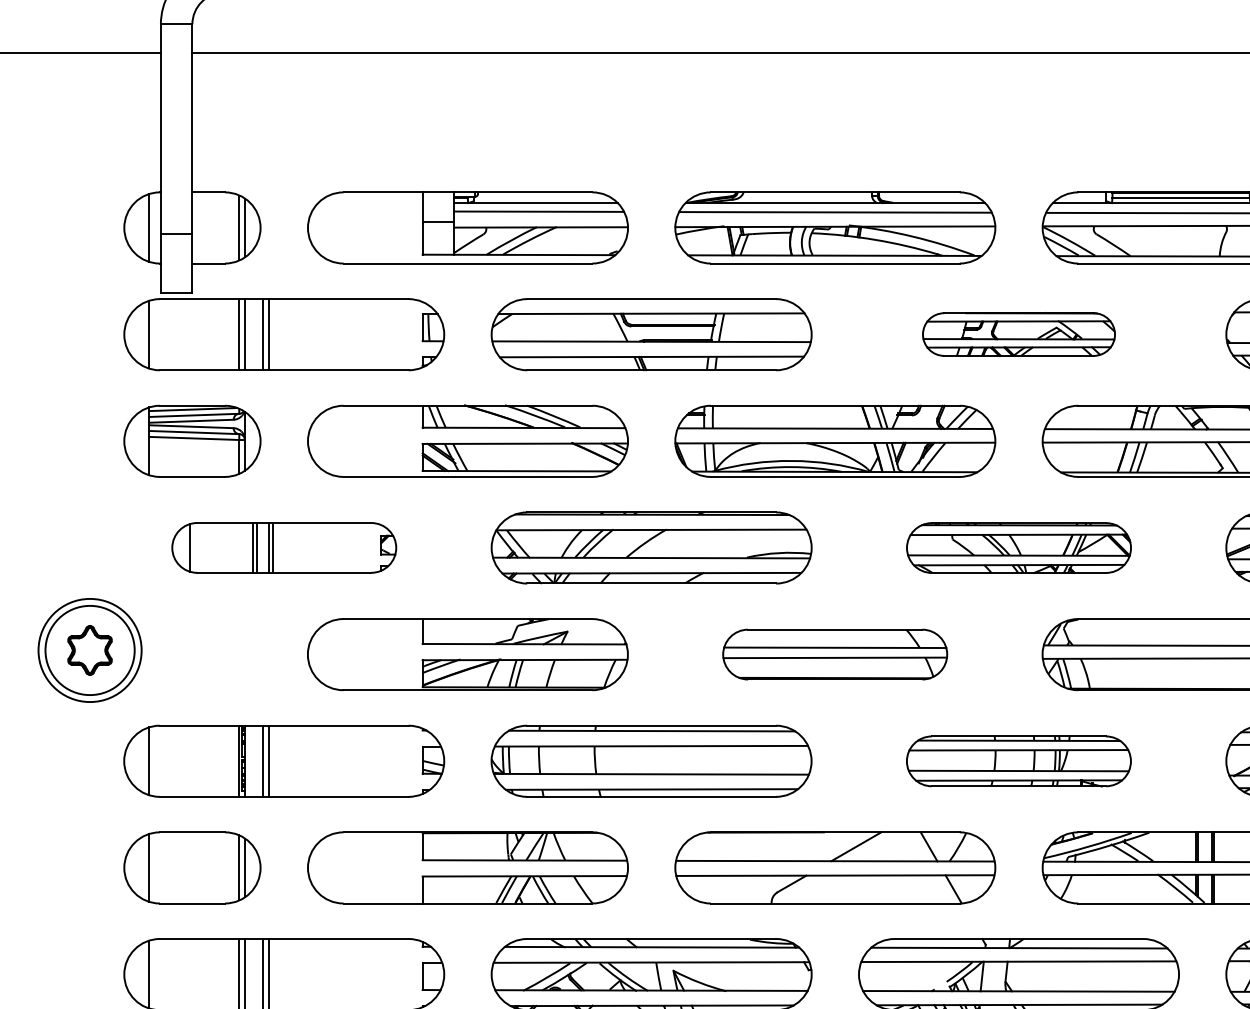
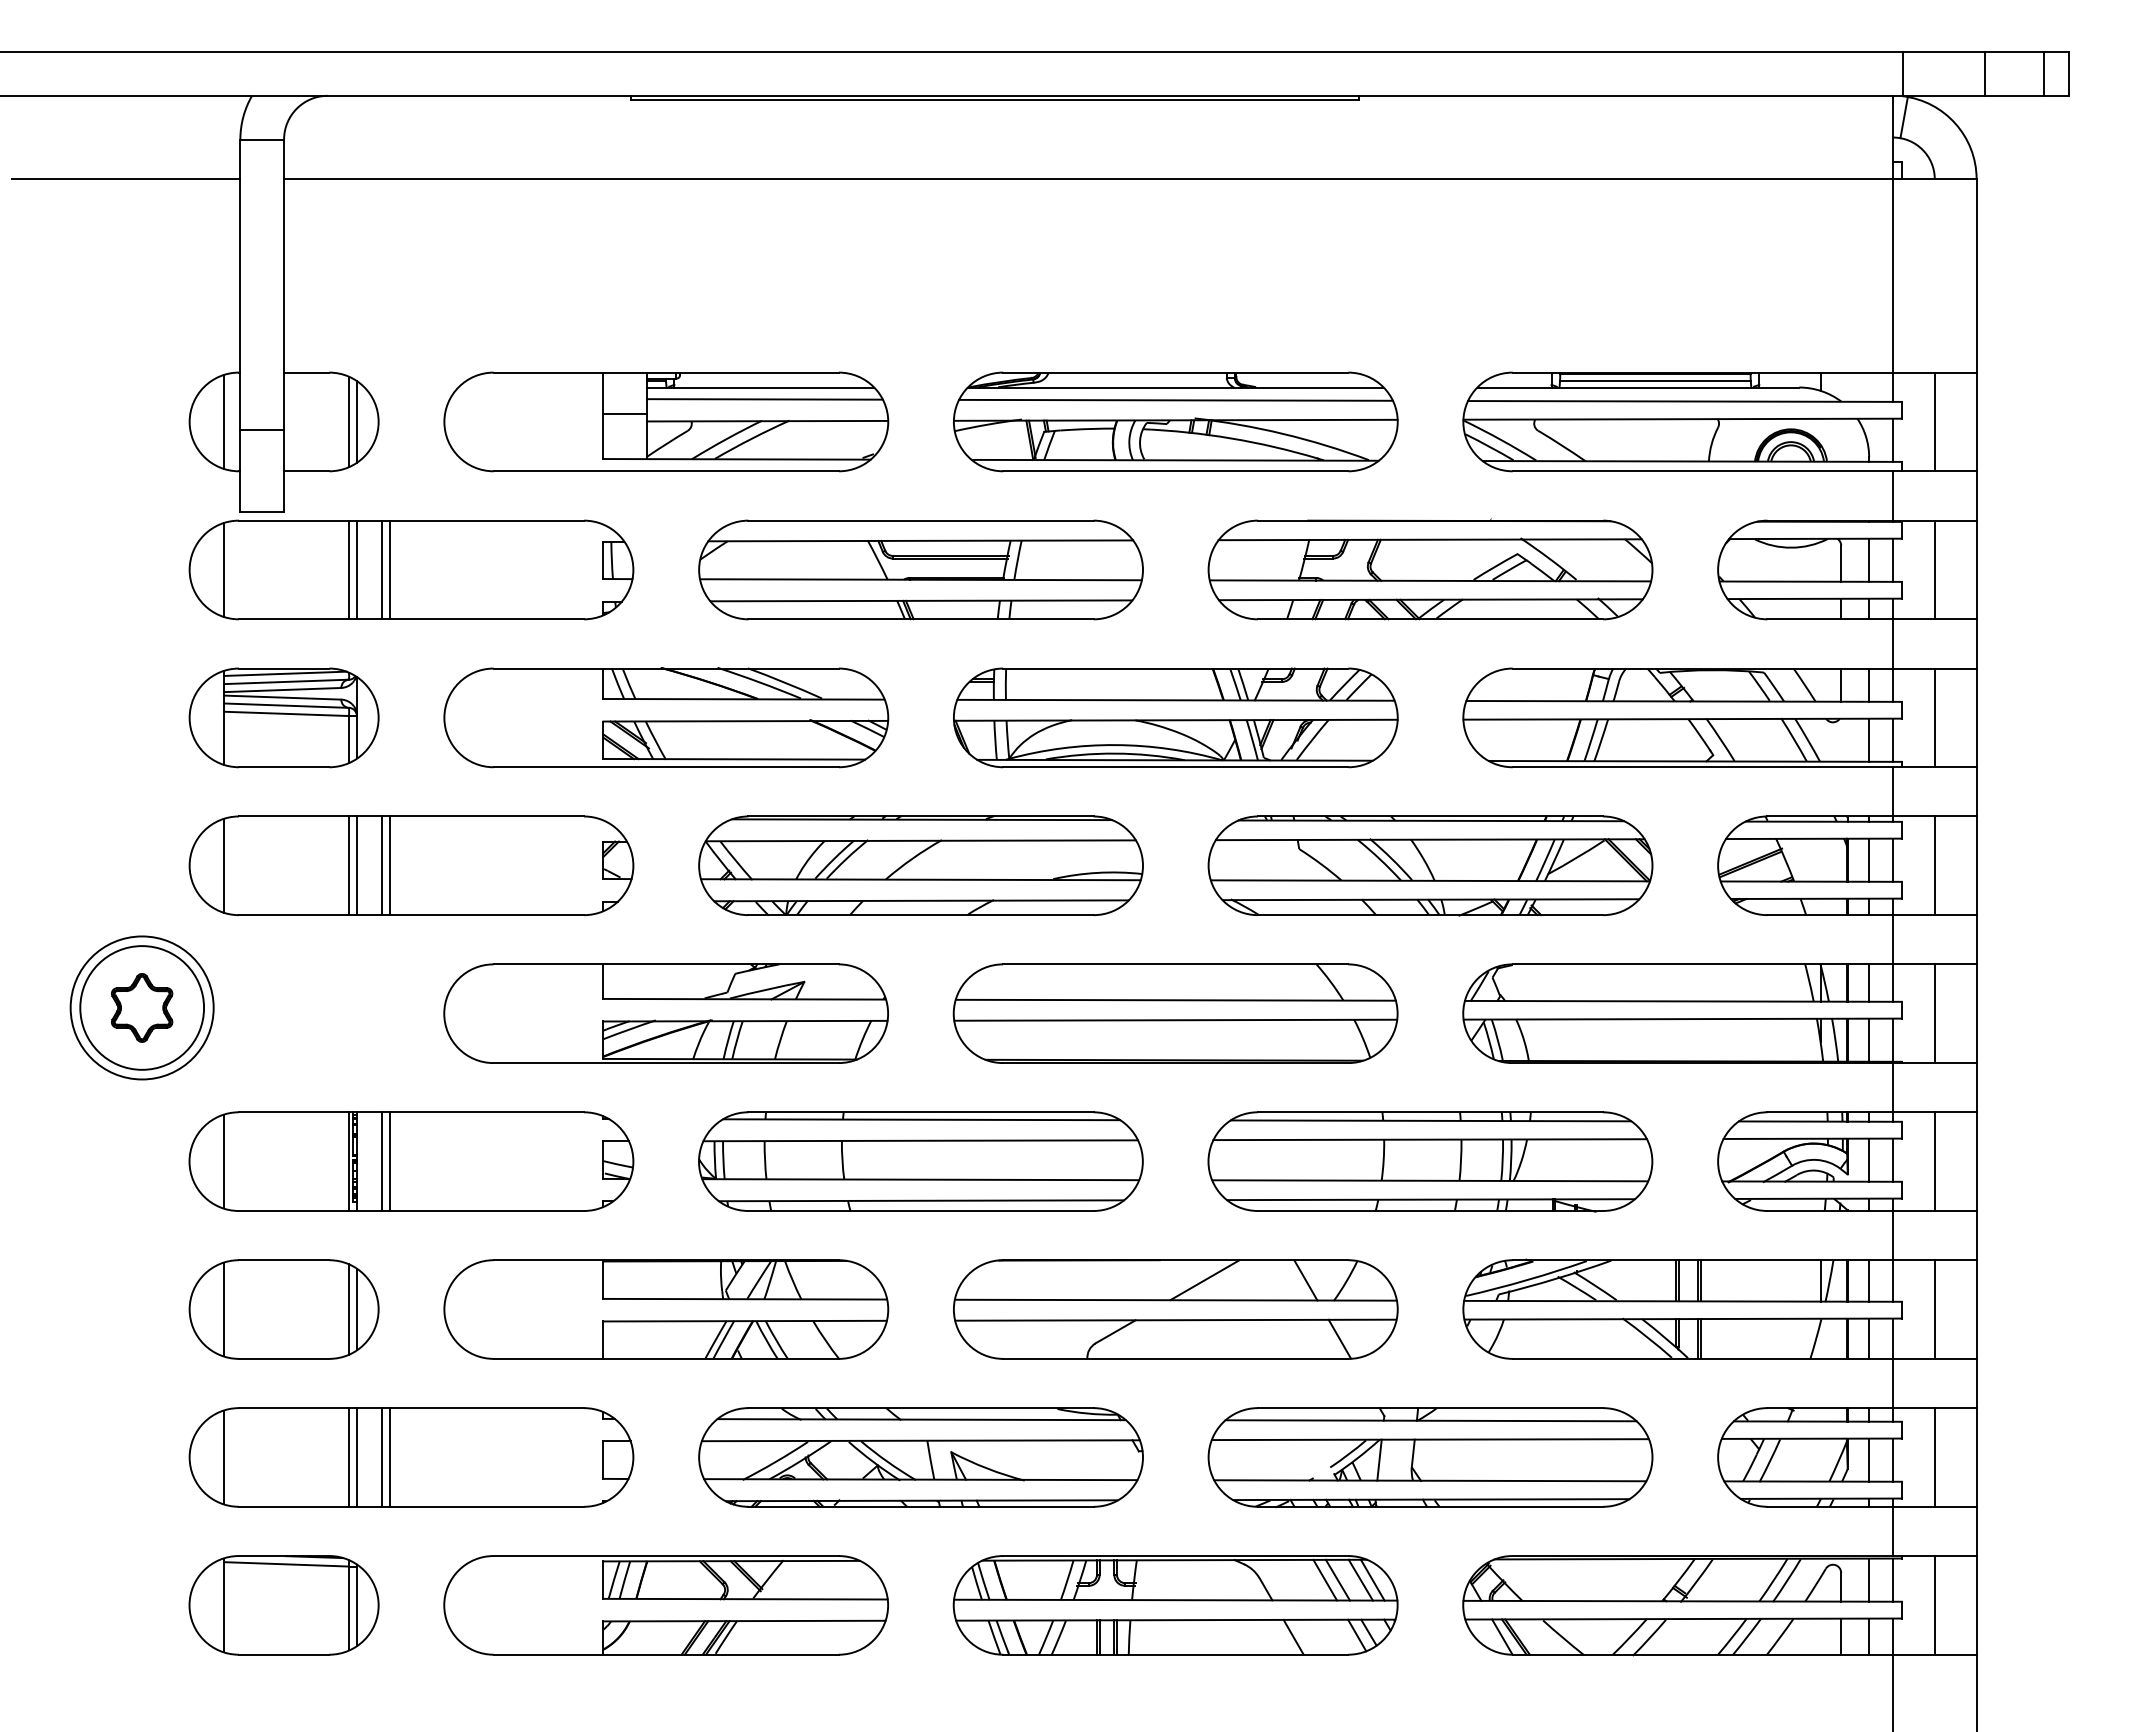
part: (1018, 334) -> (1430, 569), size x1.67
part: (284, 547) -> (411, 865), size x1.43
part: (1018, 547) -> (1430, 865), size x1.43
part: (835, 654) -> (1175, 1013), size x1.43
part: (1018, 761) -> (1430, 1161), size x1.43

